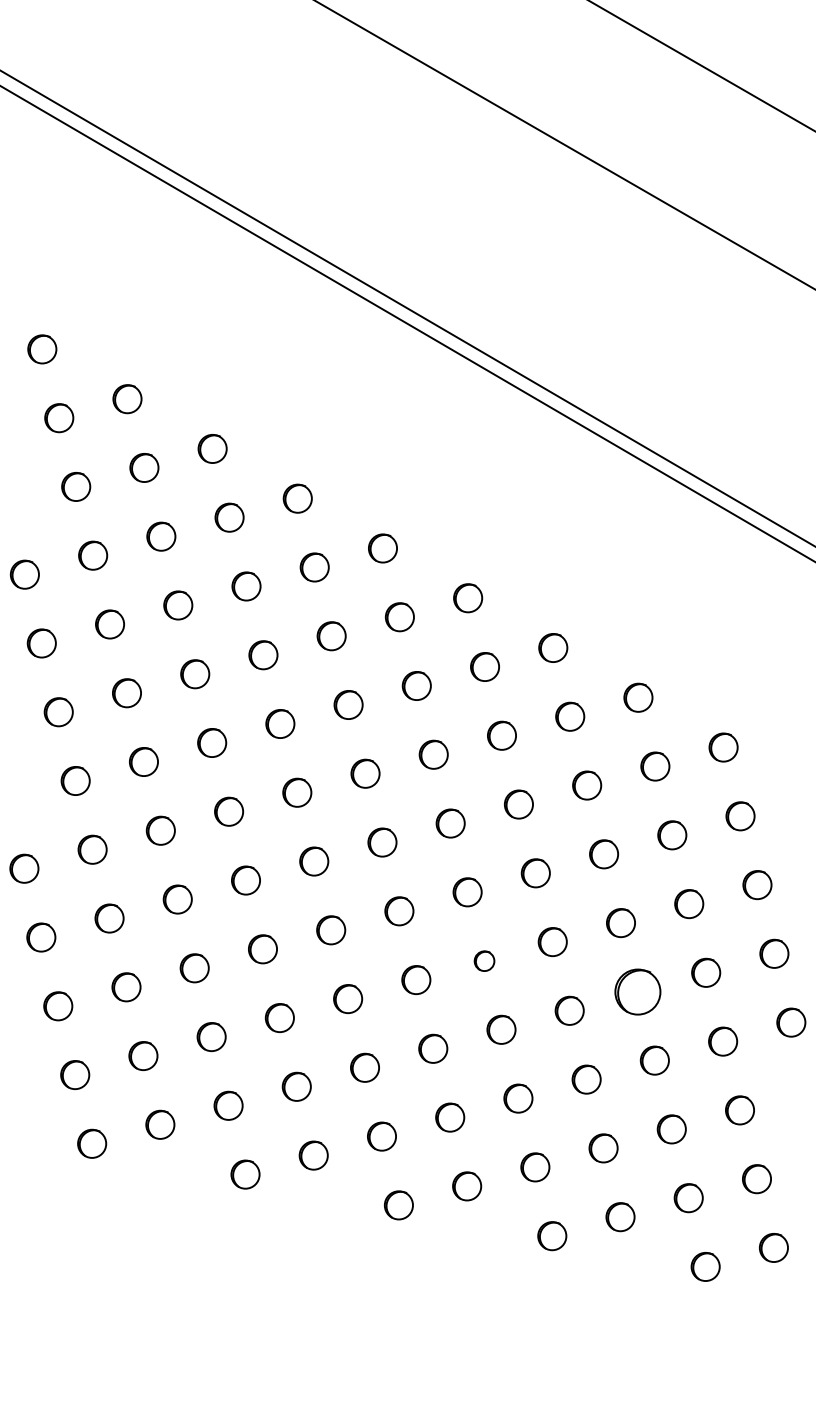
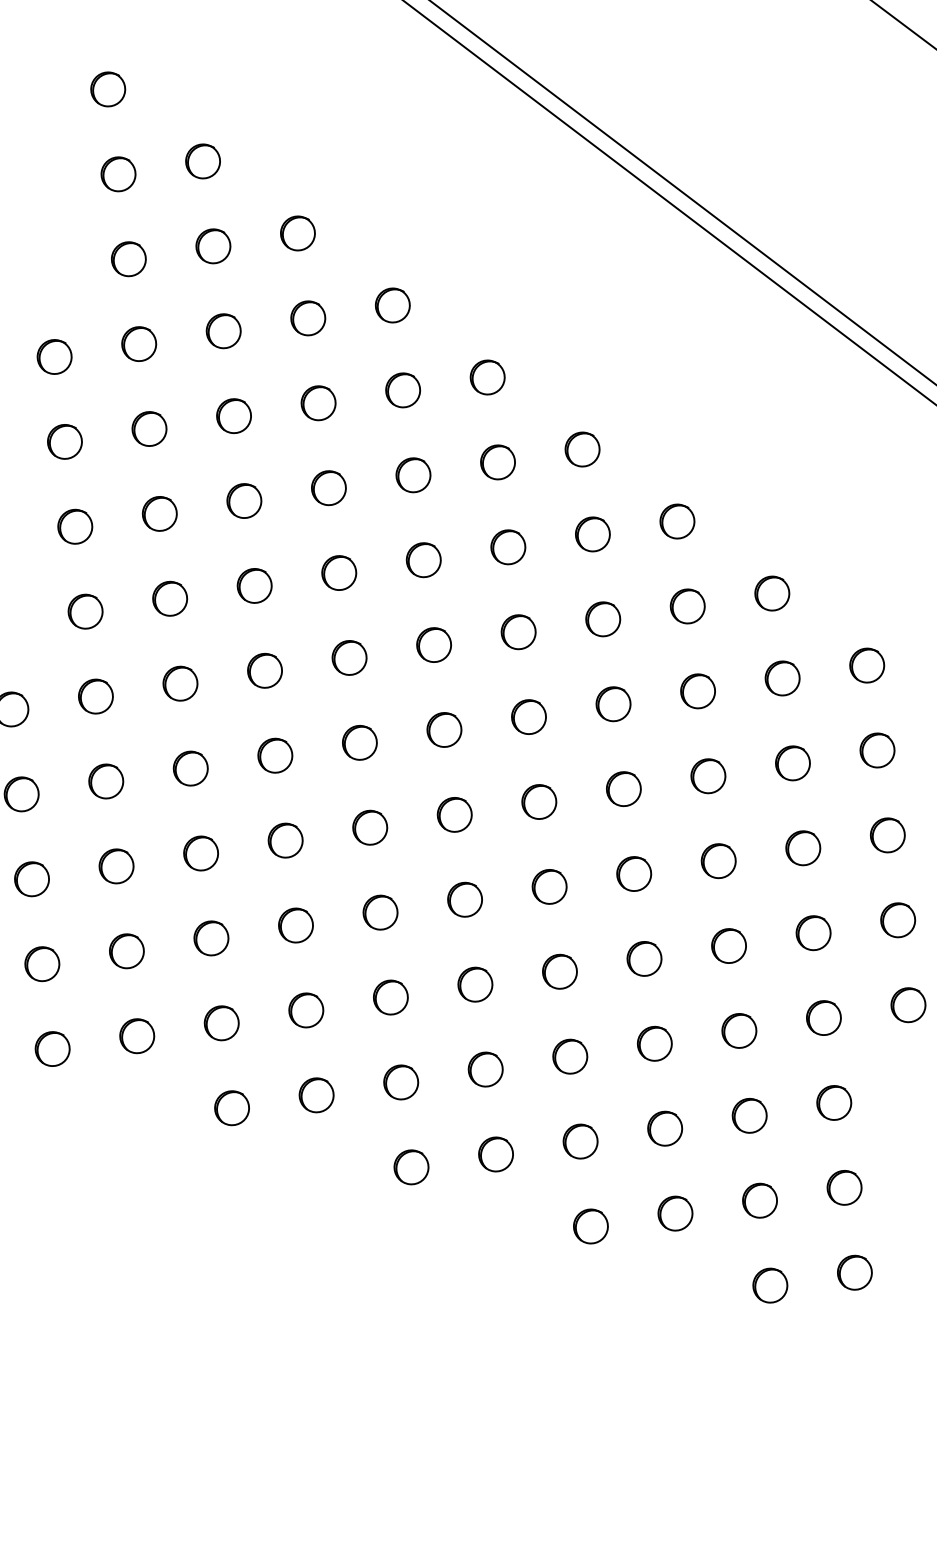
part: (484, 961) -> (549, 887), size x1.43
part: (637, 991) -> (728, 945), size x0.62

